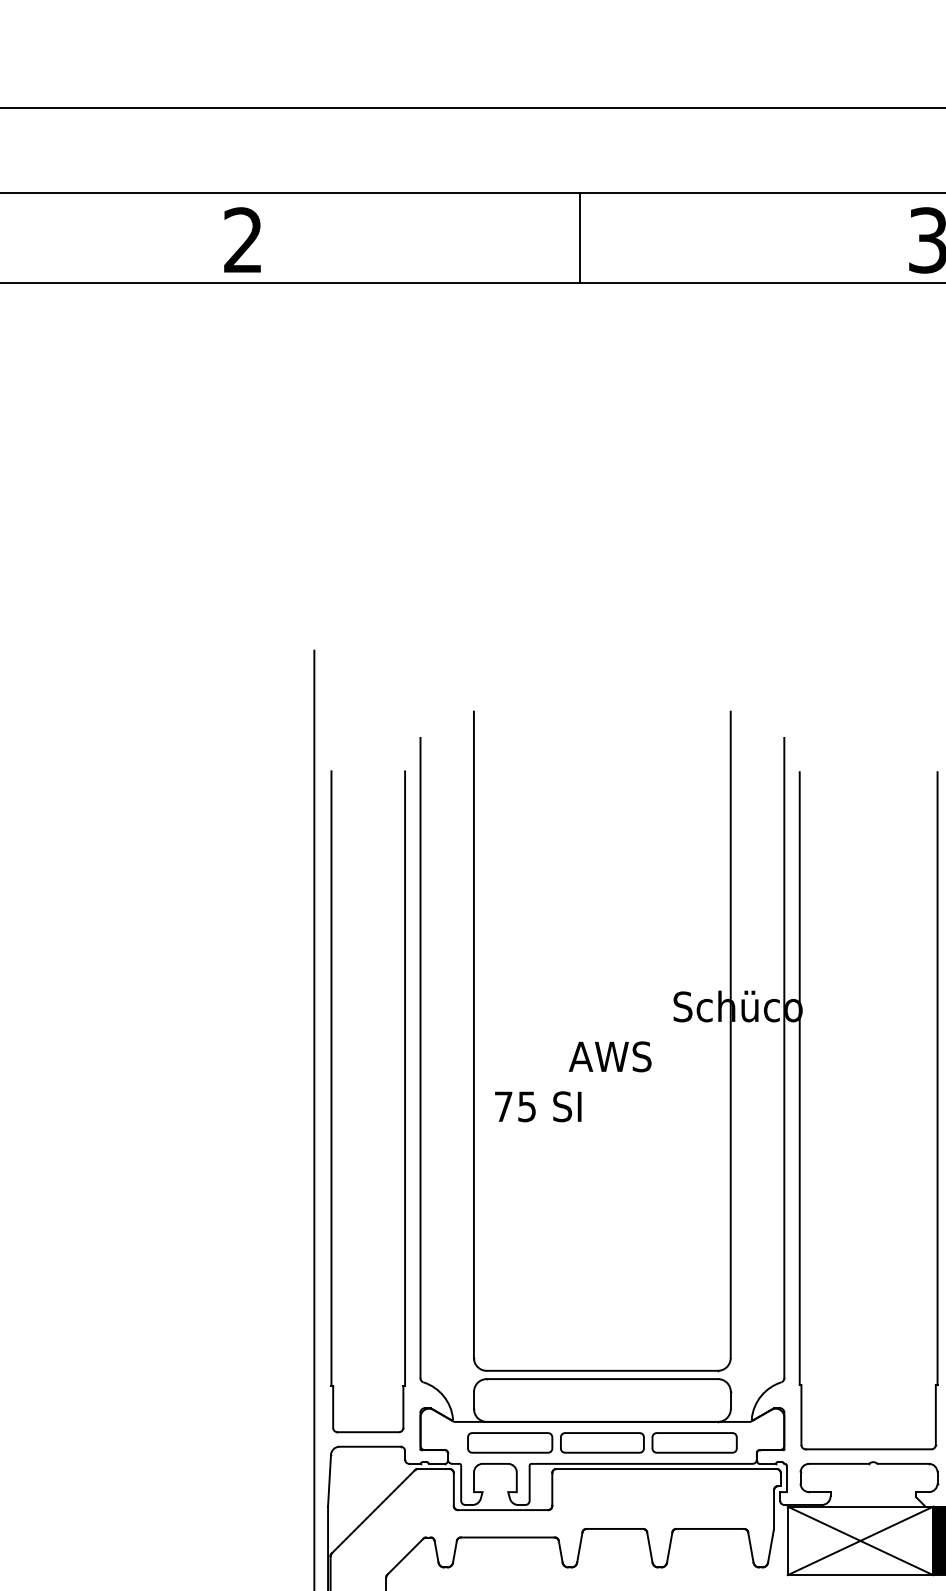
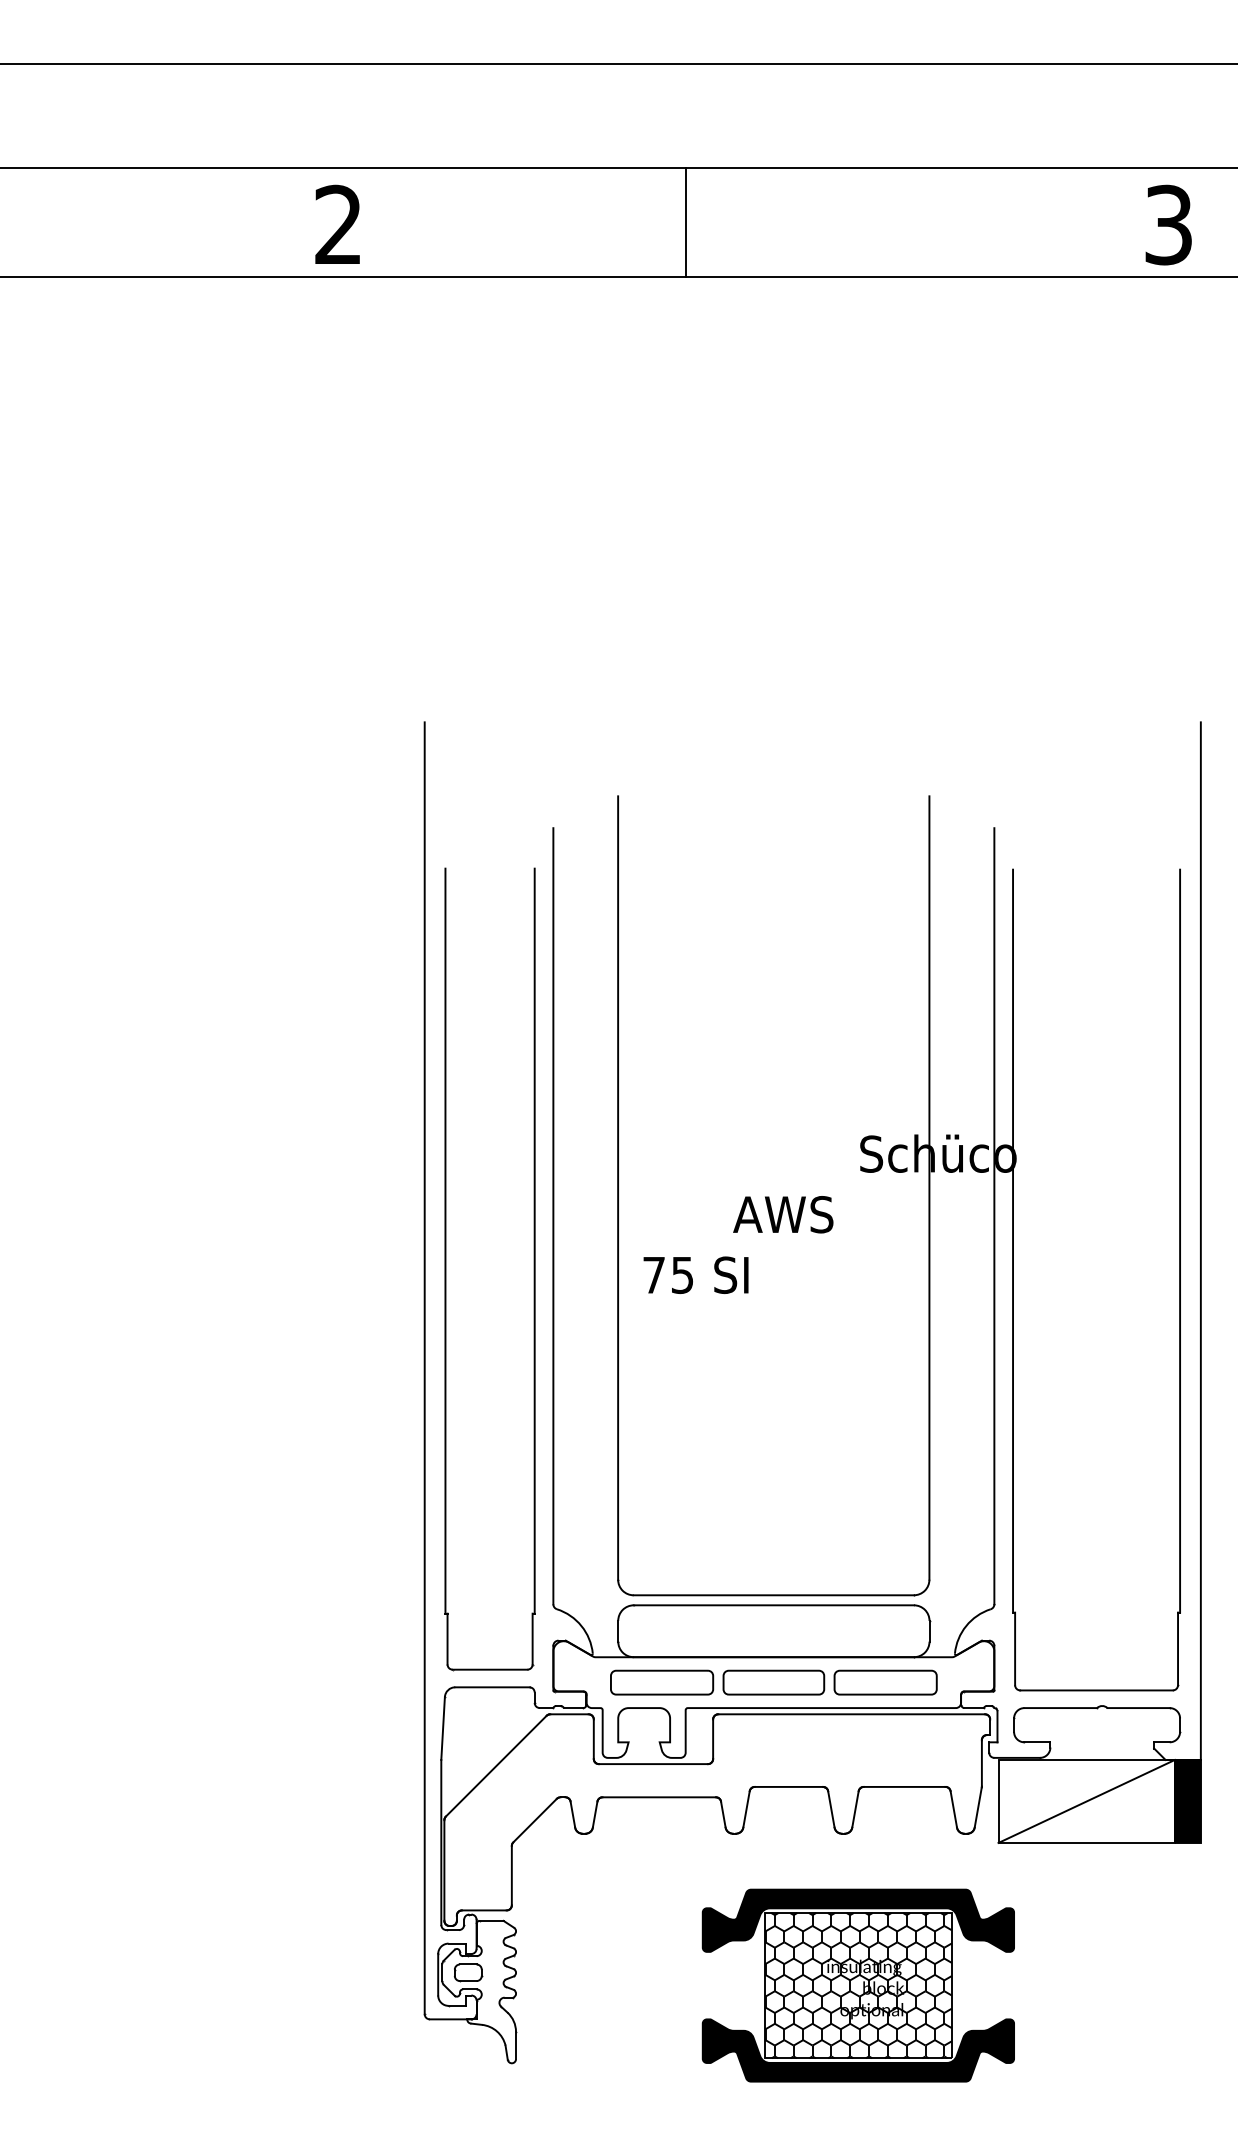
line: (579, 238) -> (686, 222), moved
line: (860, 1540) -> (1086, 1800), removed

